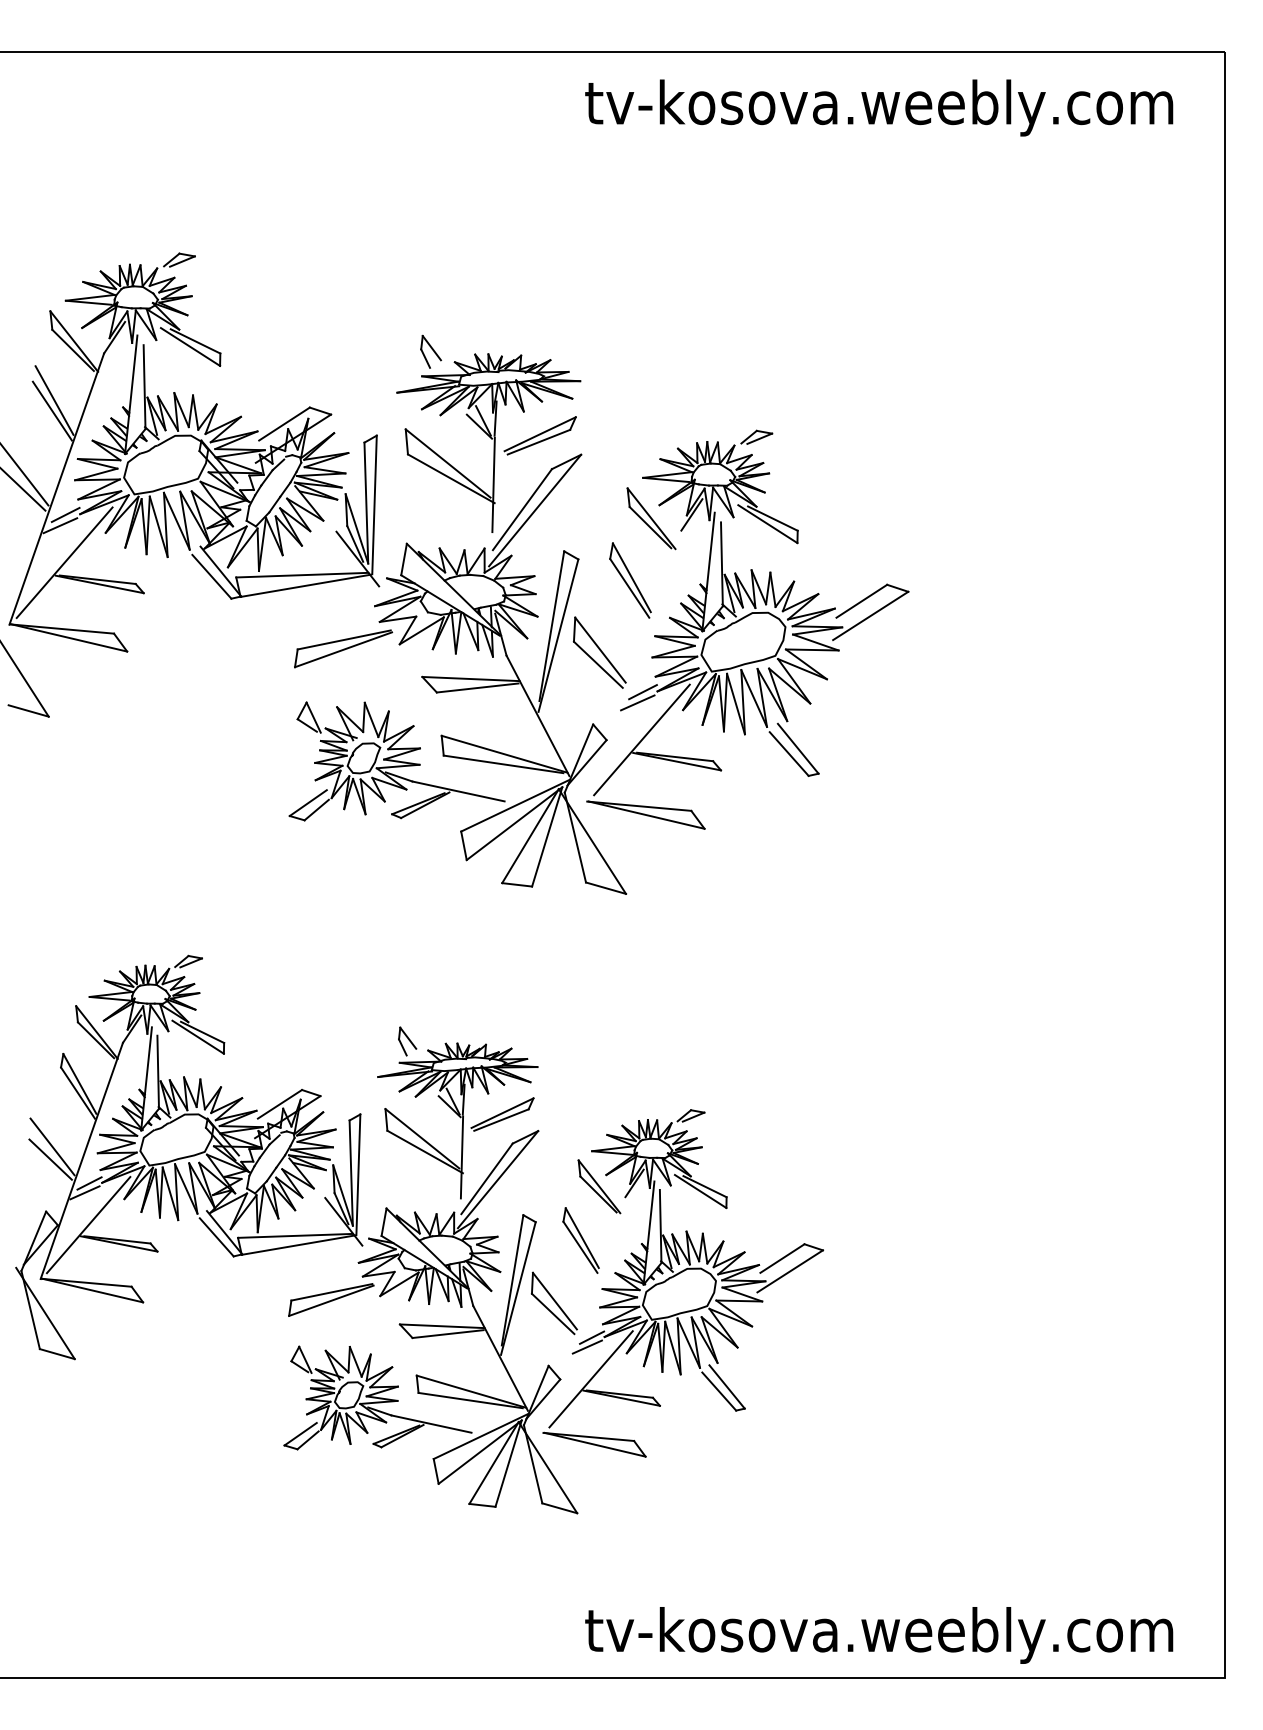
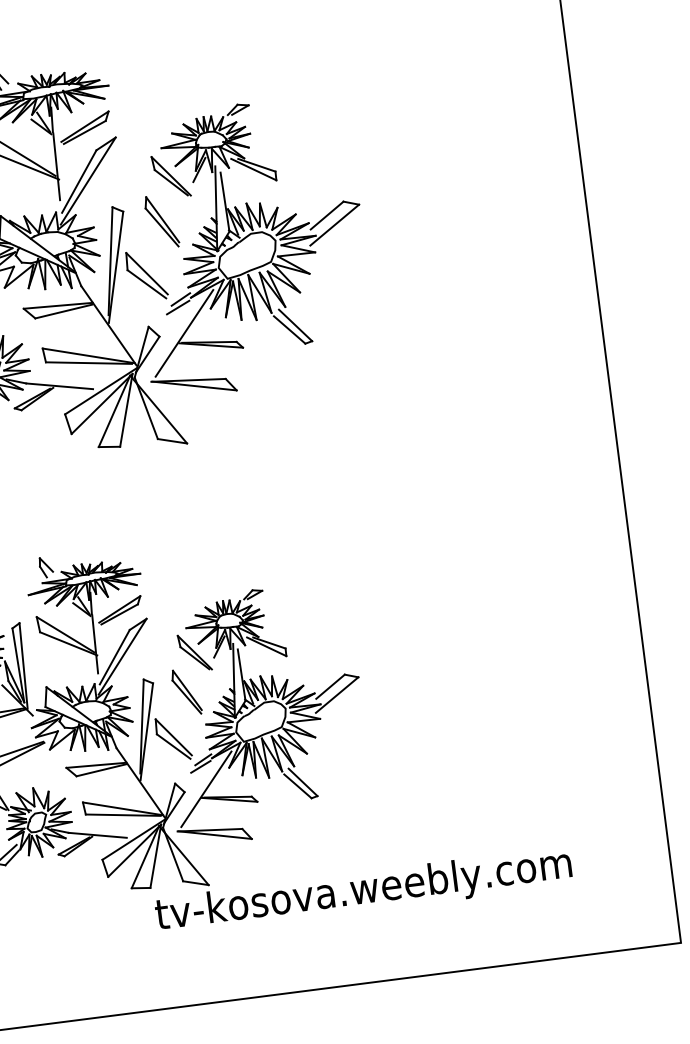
text: (879, 1635) -> (364, 891), moved

